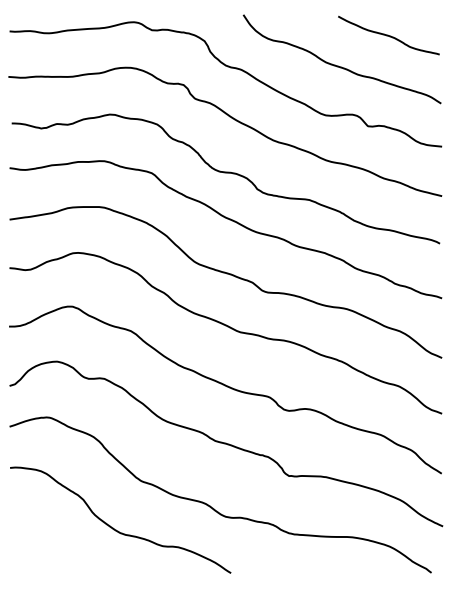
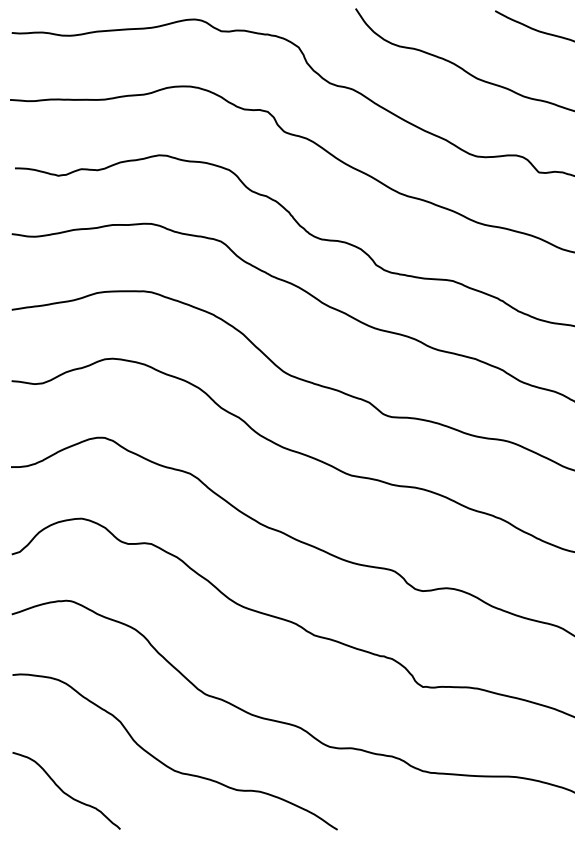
curve: (46, 547) -> (66, 792), added

